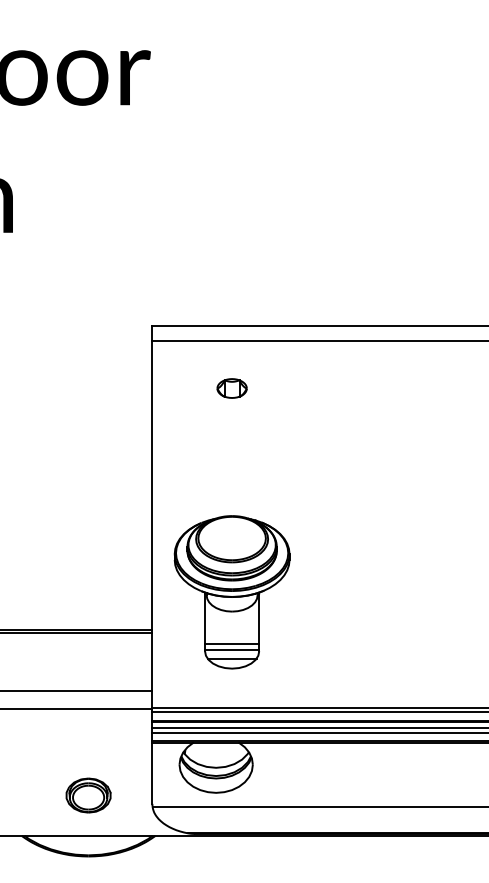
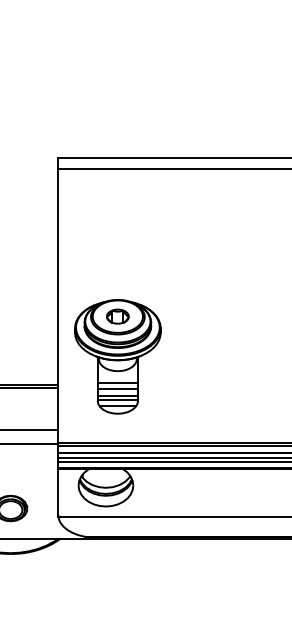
part: (231, 388) -> (117, 316), moved
line: (232, 627) -> (118, 383), added
line: (232, 635) -> (118, 389), added

